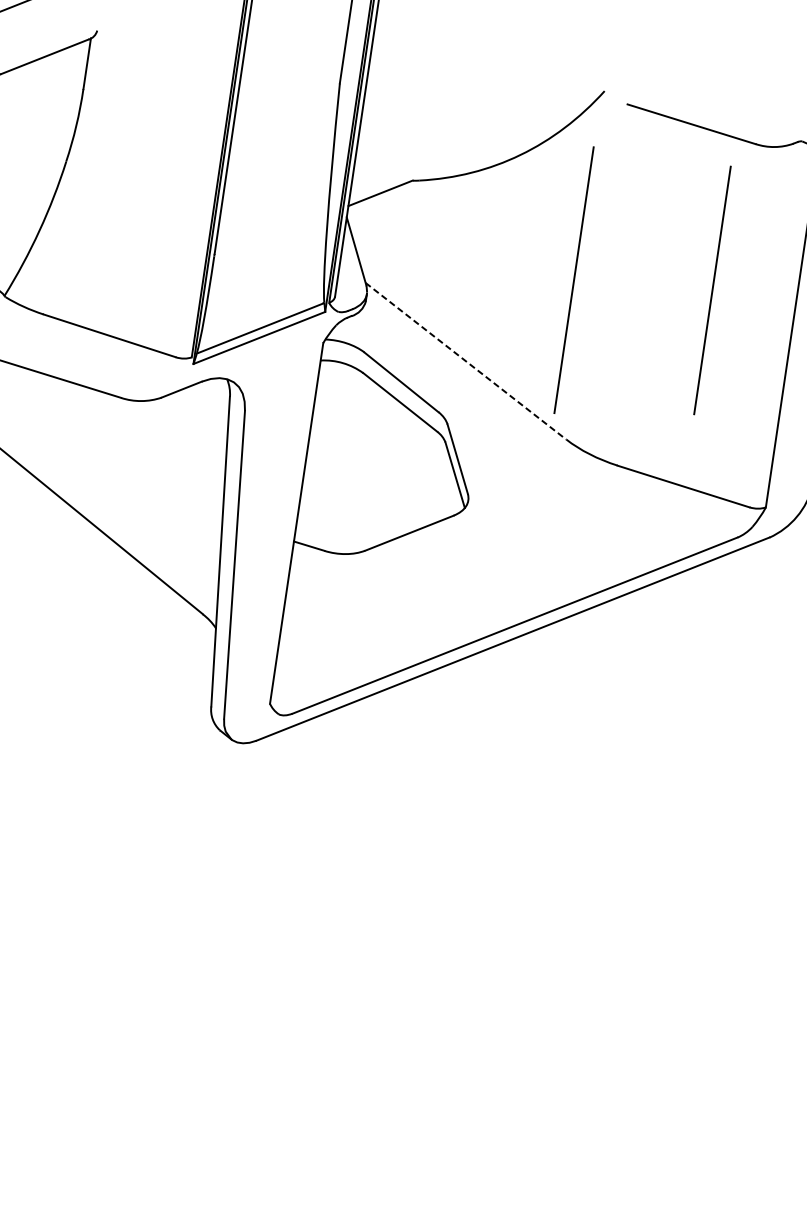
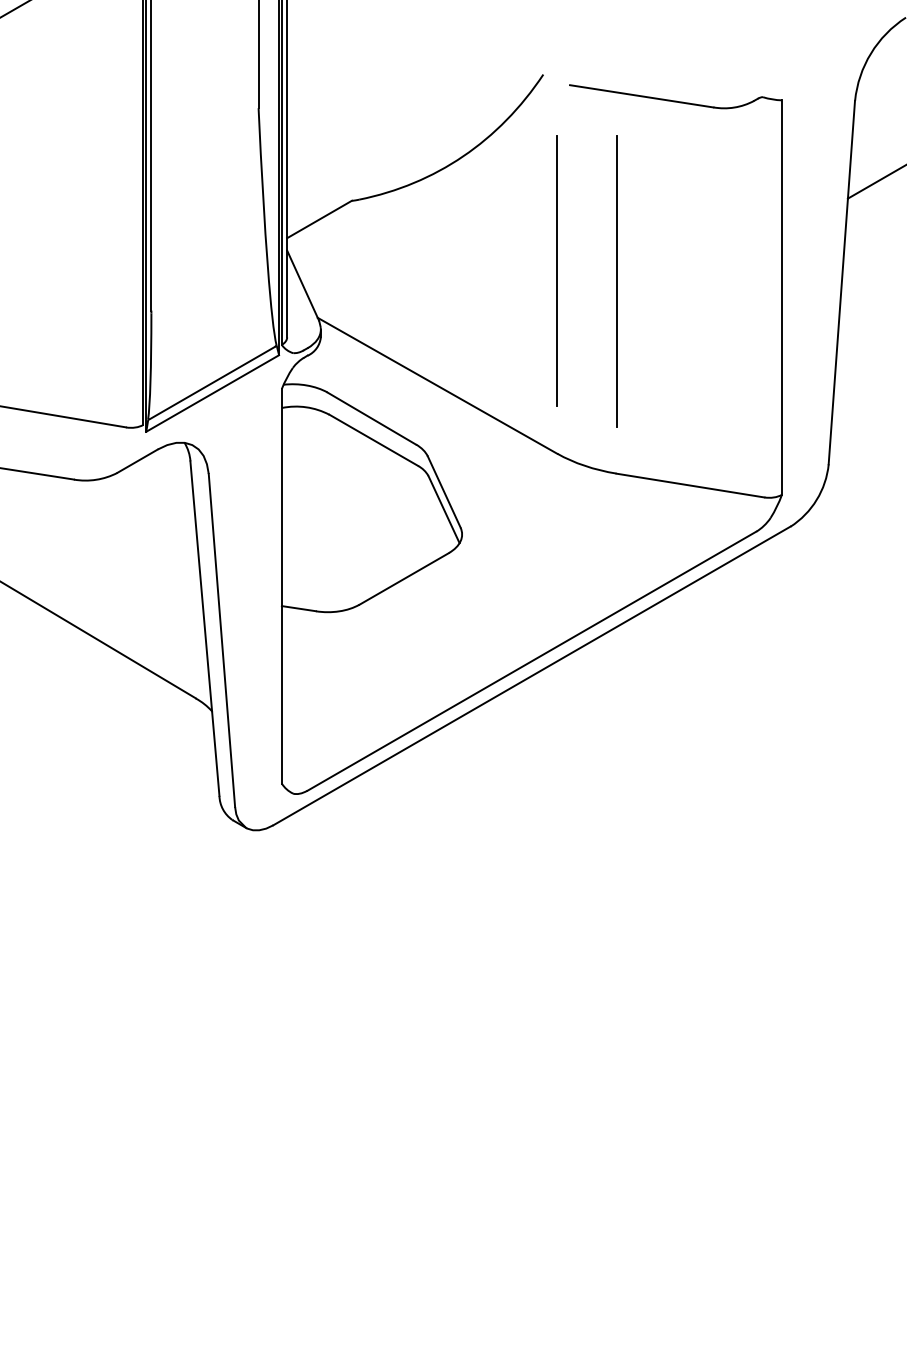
line: (574, 279) -> (616, 281), moved
line: (711, 289) -> (556, 270), moved
line: (465, 360) -> (437, 385), dashed -> solid

